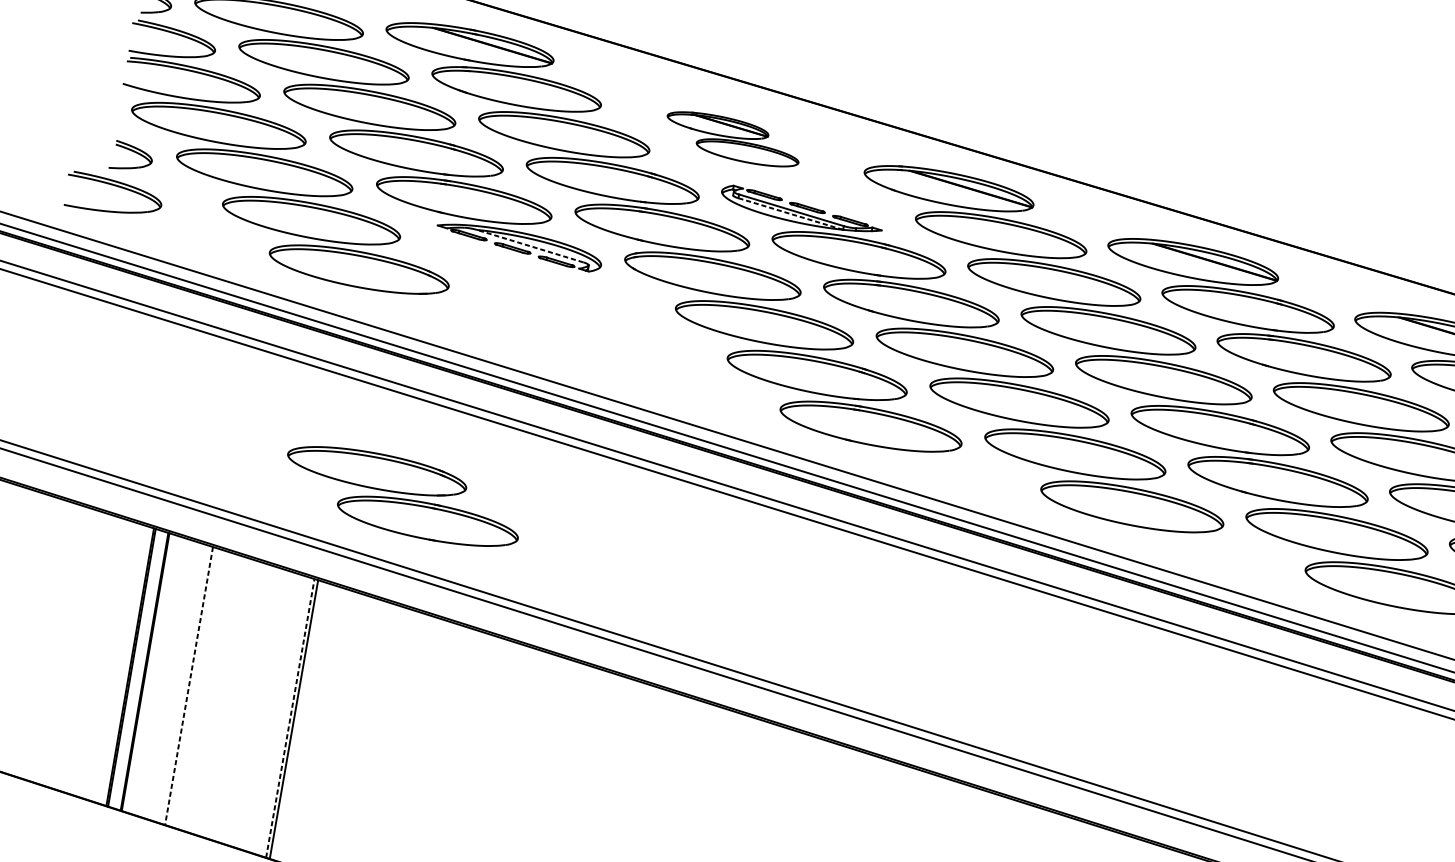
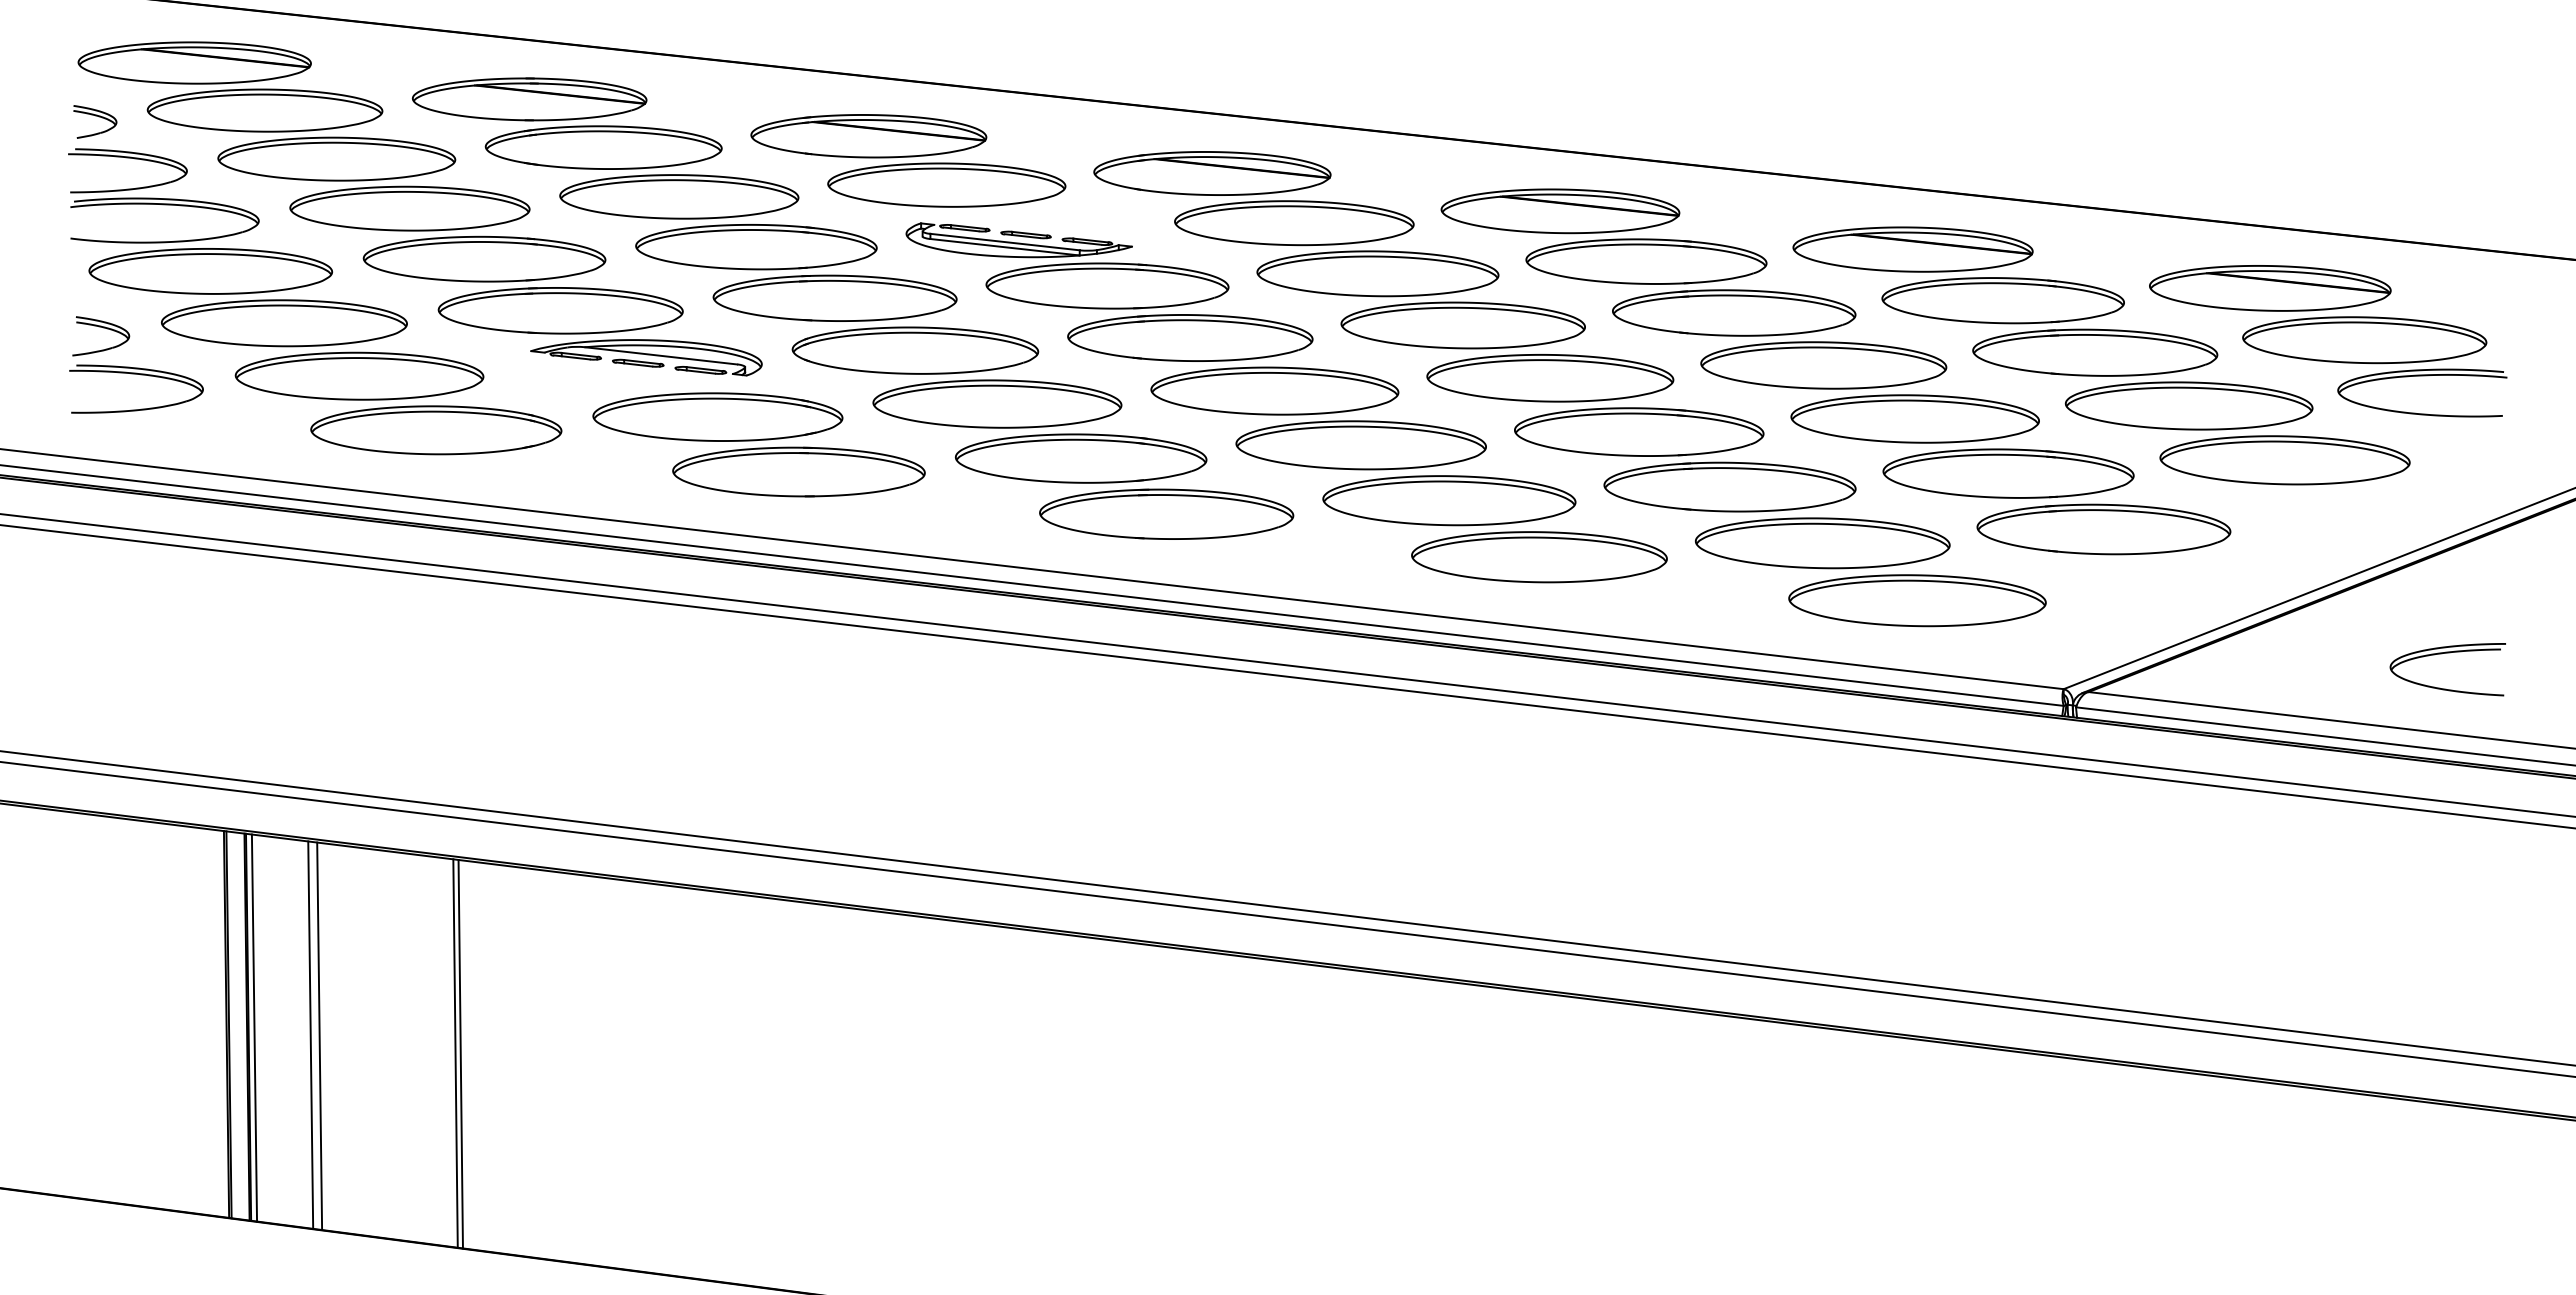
part: (733, 139) -> (908, 160), size x1.67
part: (118, 187) -> (140, 375), moved
line: (791, 214) -> (1005, 247), dashed -> solid
line: (529, 245) -> (660, 355), dashed -> solid
part: (402, 496) -> (758, 444), moved
line: (149, 673) -> (254, 1027), added
line: (188, 686) -> (310, 1035), dashed -> solid
line: (195, 688) -> (319, 1036), added
line: (290, 718) -> (455, 1053), dashed -> solid

